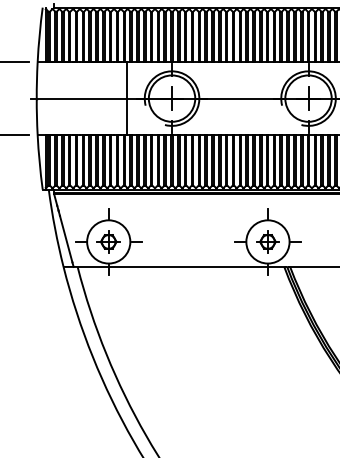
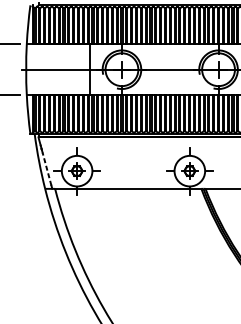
line: (66, 238) -> (47, 168), solid -> dashed

